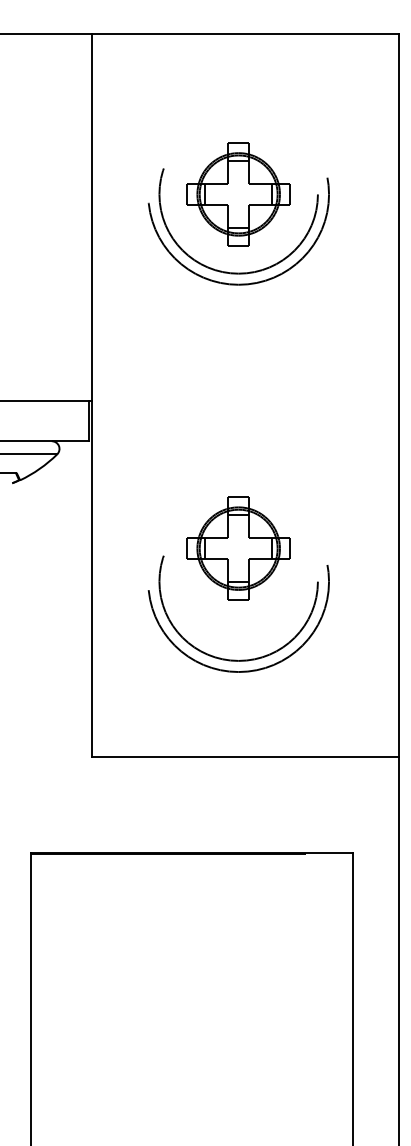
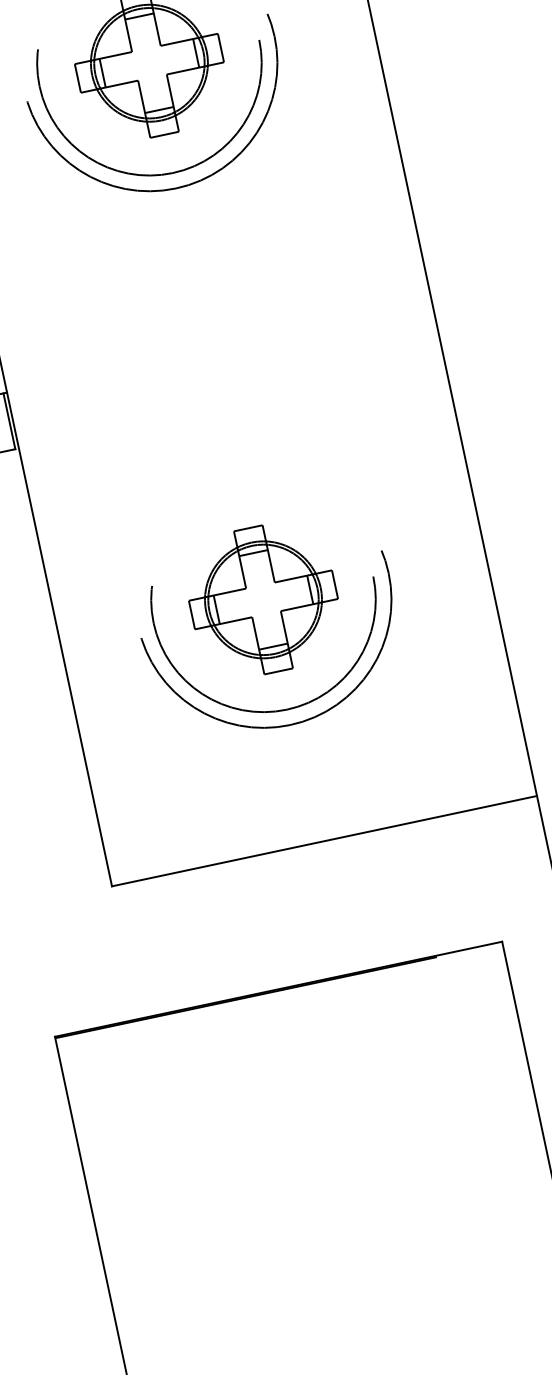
part: (238, 548) -> (263, 599), moved

